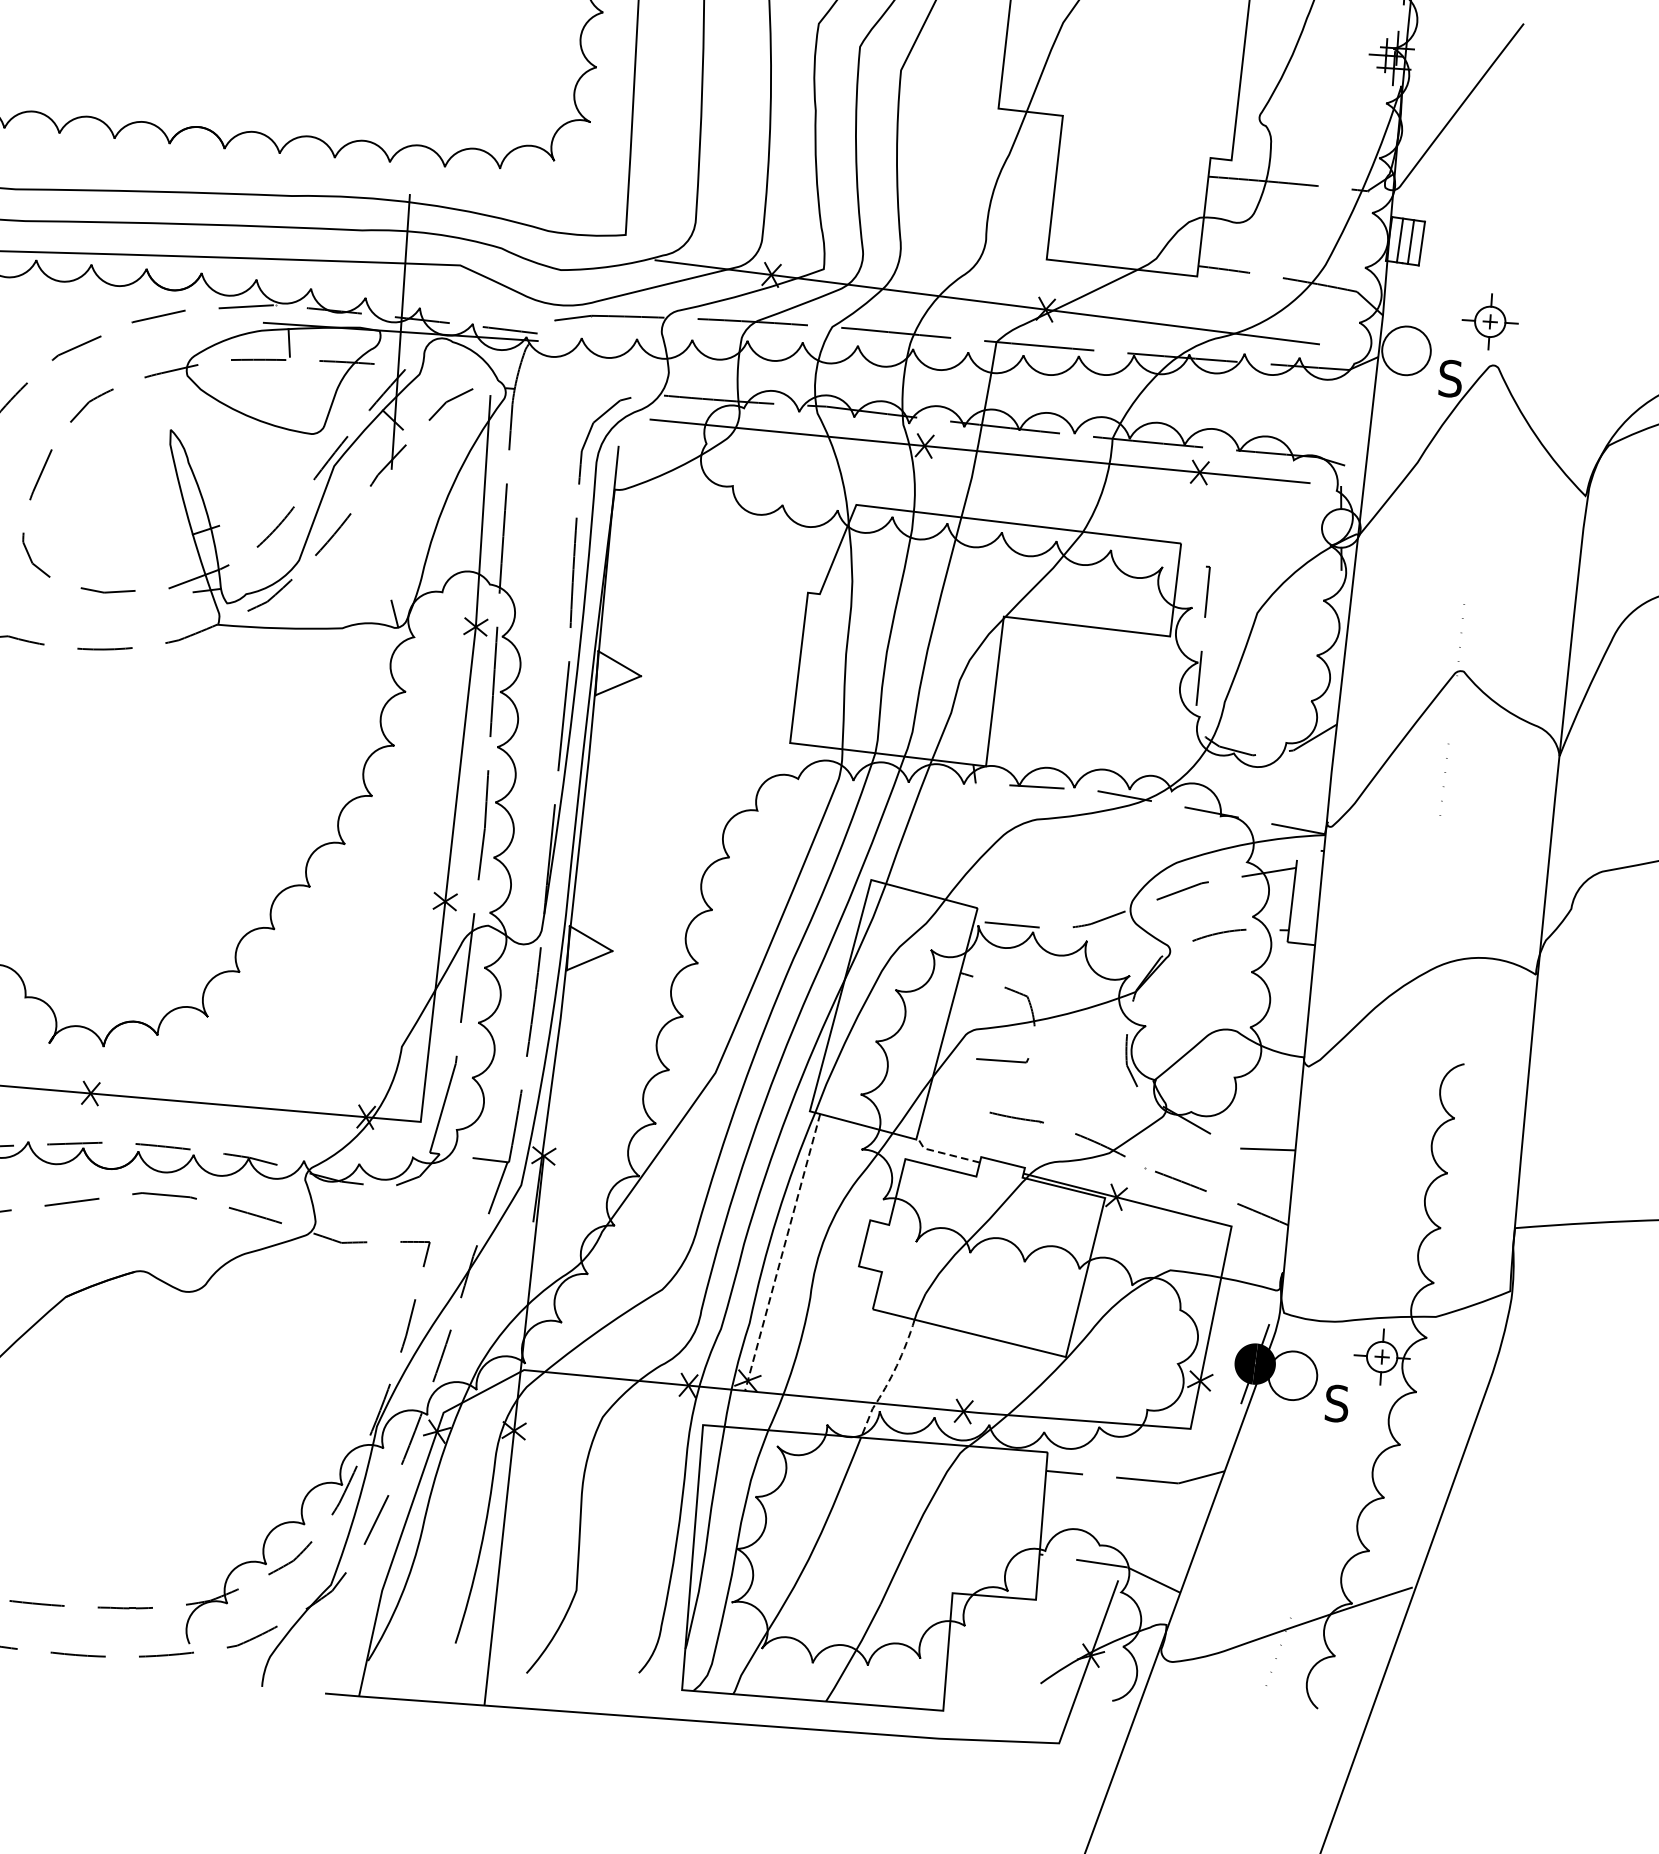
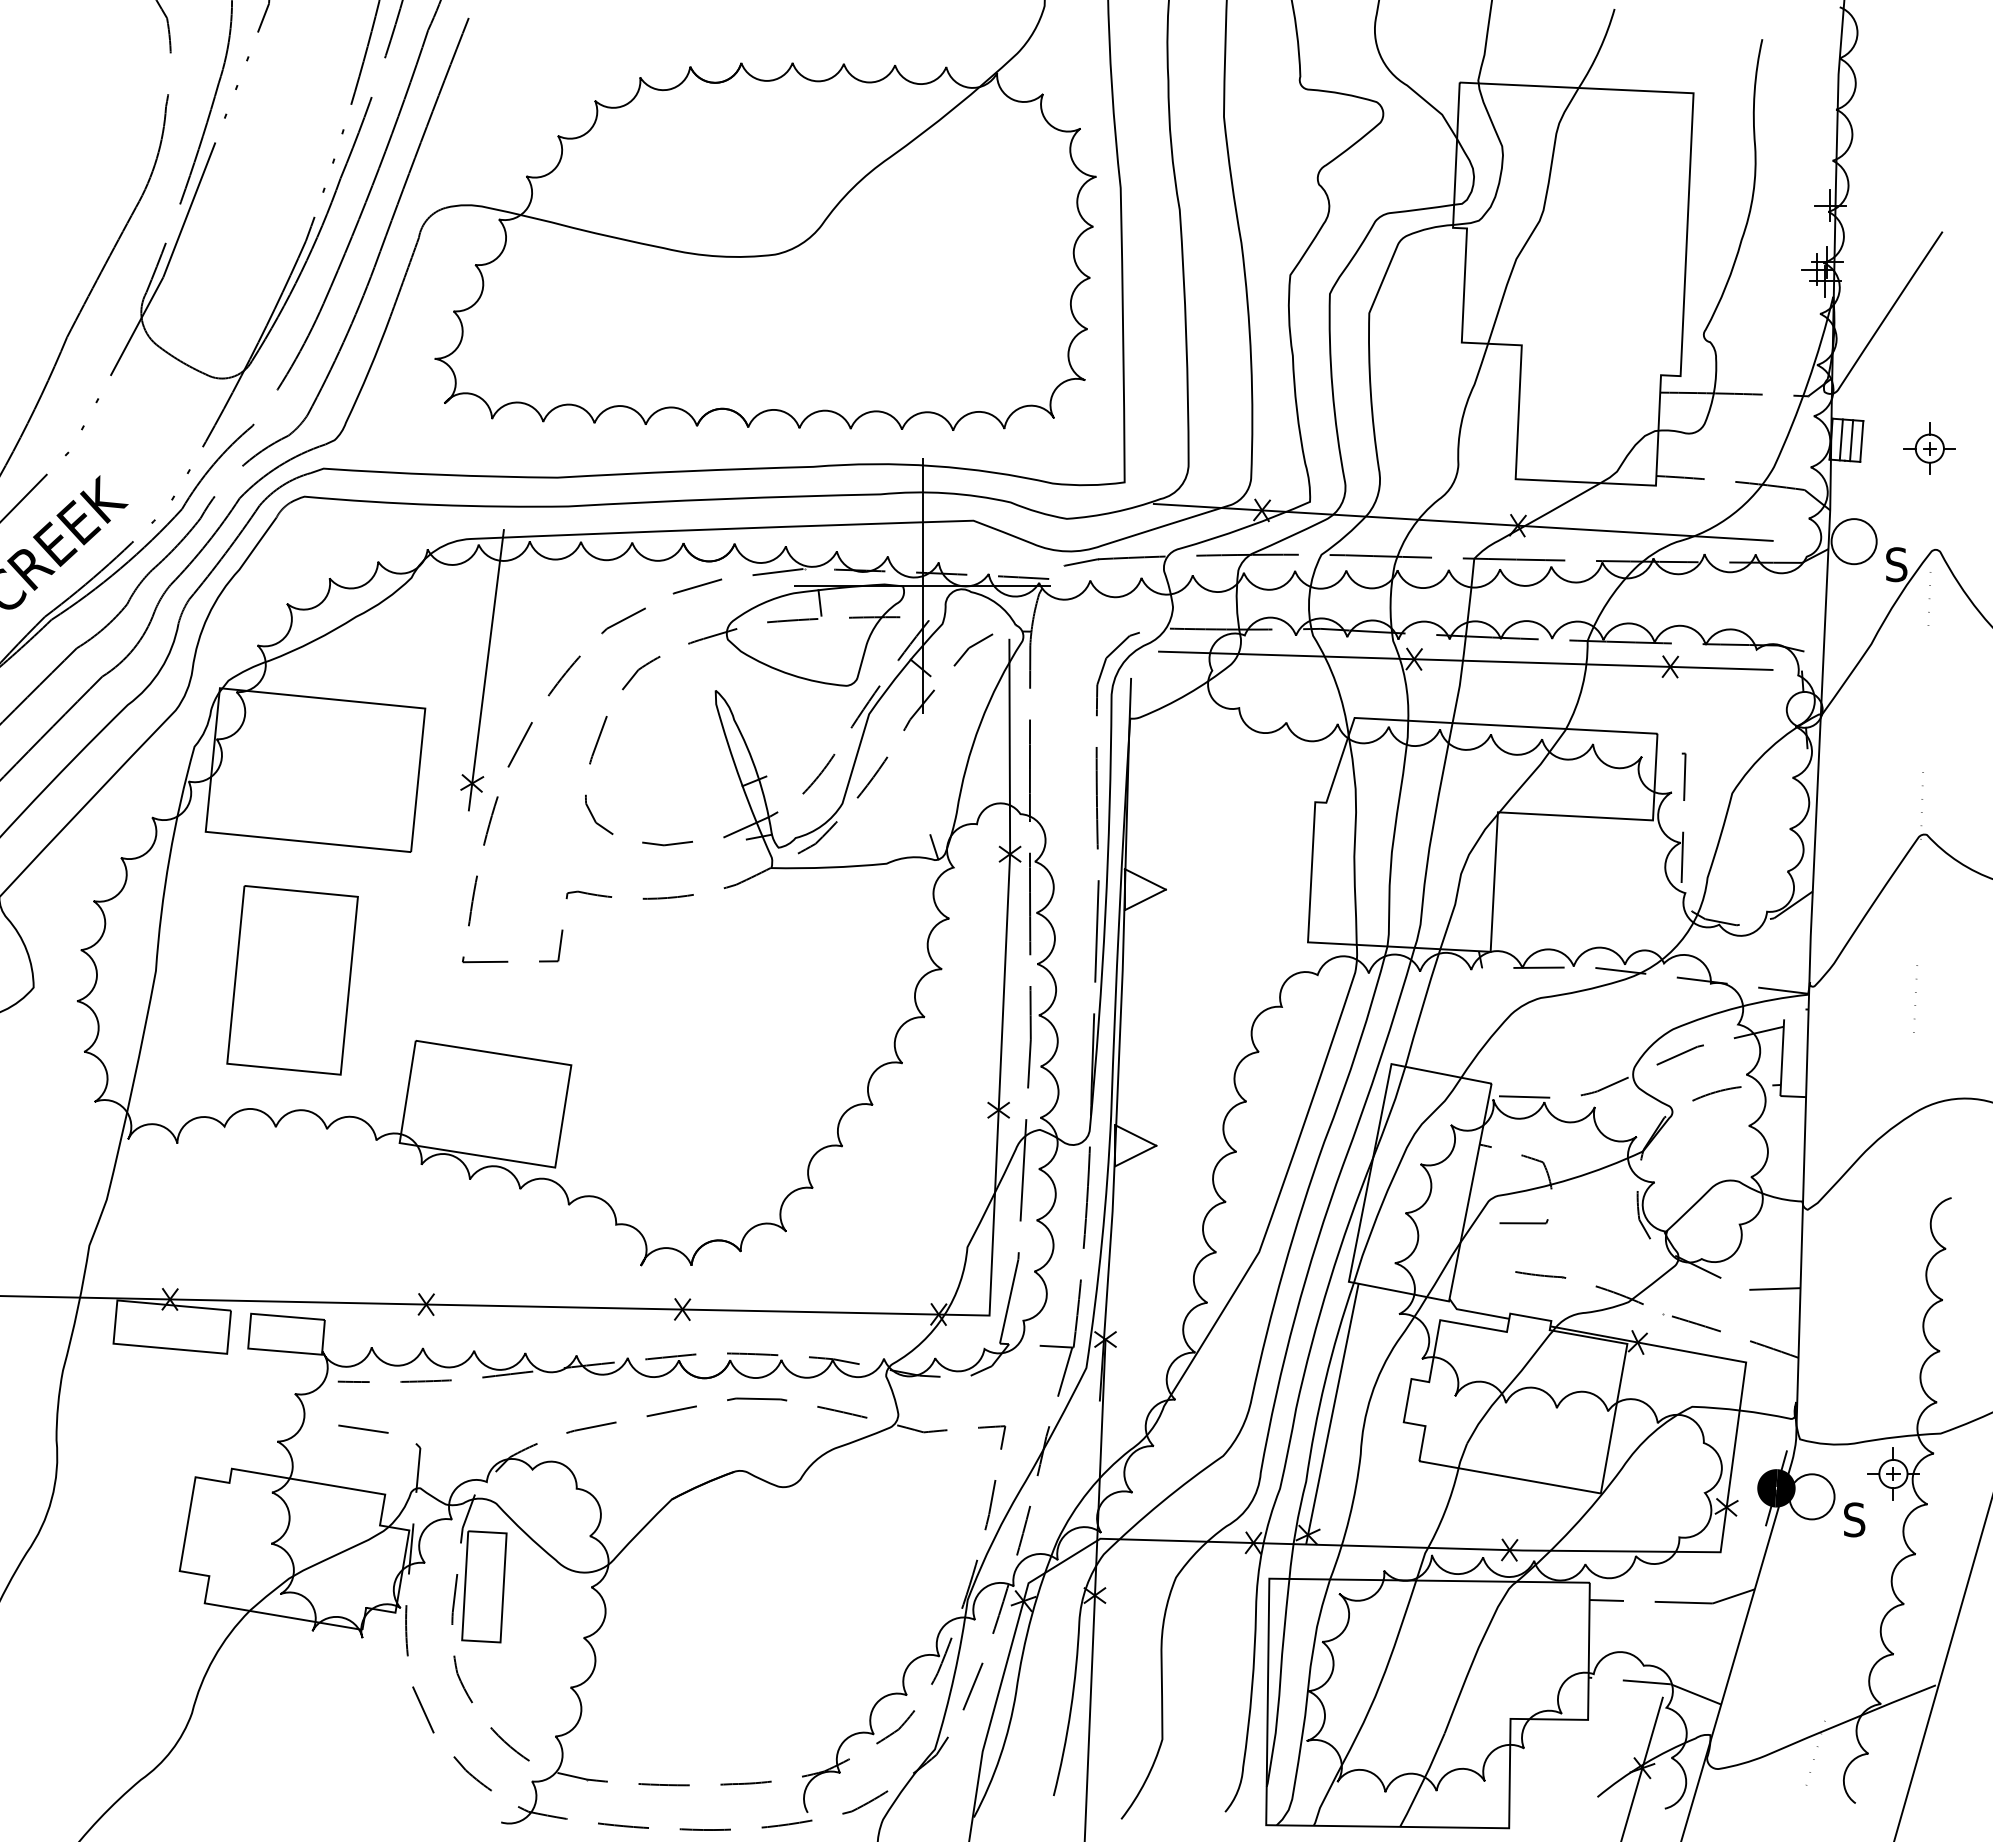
part: (1489, 321) -> (1929, 448), moved
line: (1483, 417) -> (1929, 598), added
line: (1444, 772) -> (1915, 992), moved
line: (945, 1153) -> (1476, 1312), dashed -> solid
line: (782, 1252) -> (1332, 1414), dashed -> solid
line: (889, 1380) -> (1439, 1525), dashed -> solid

